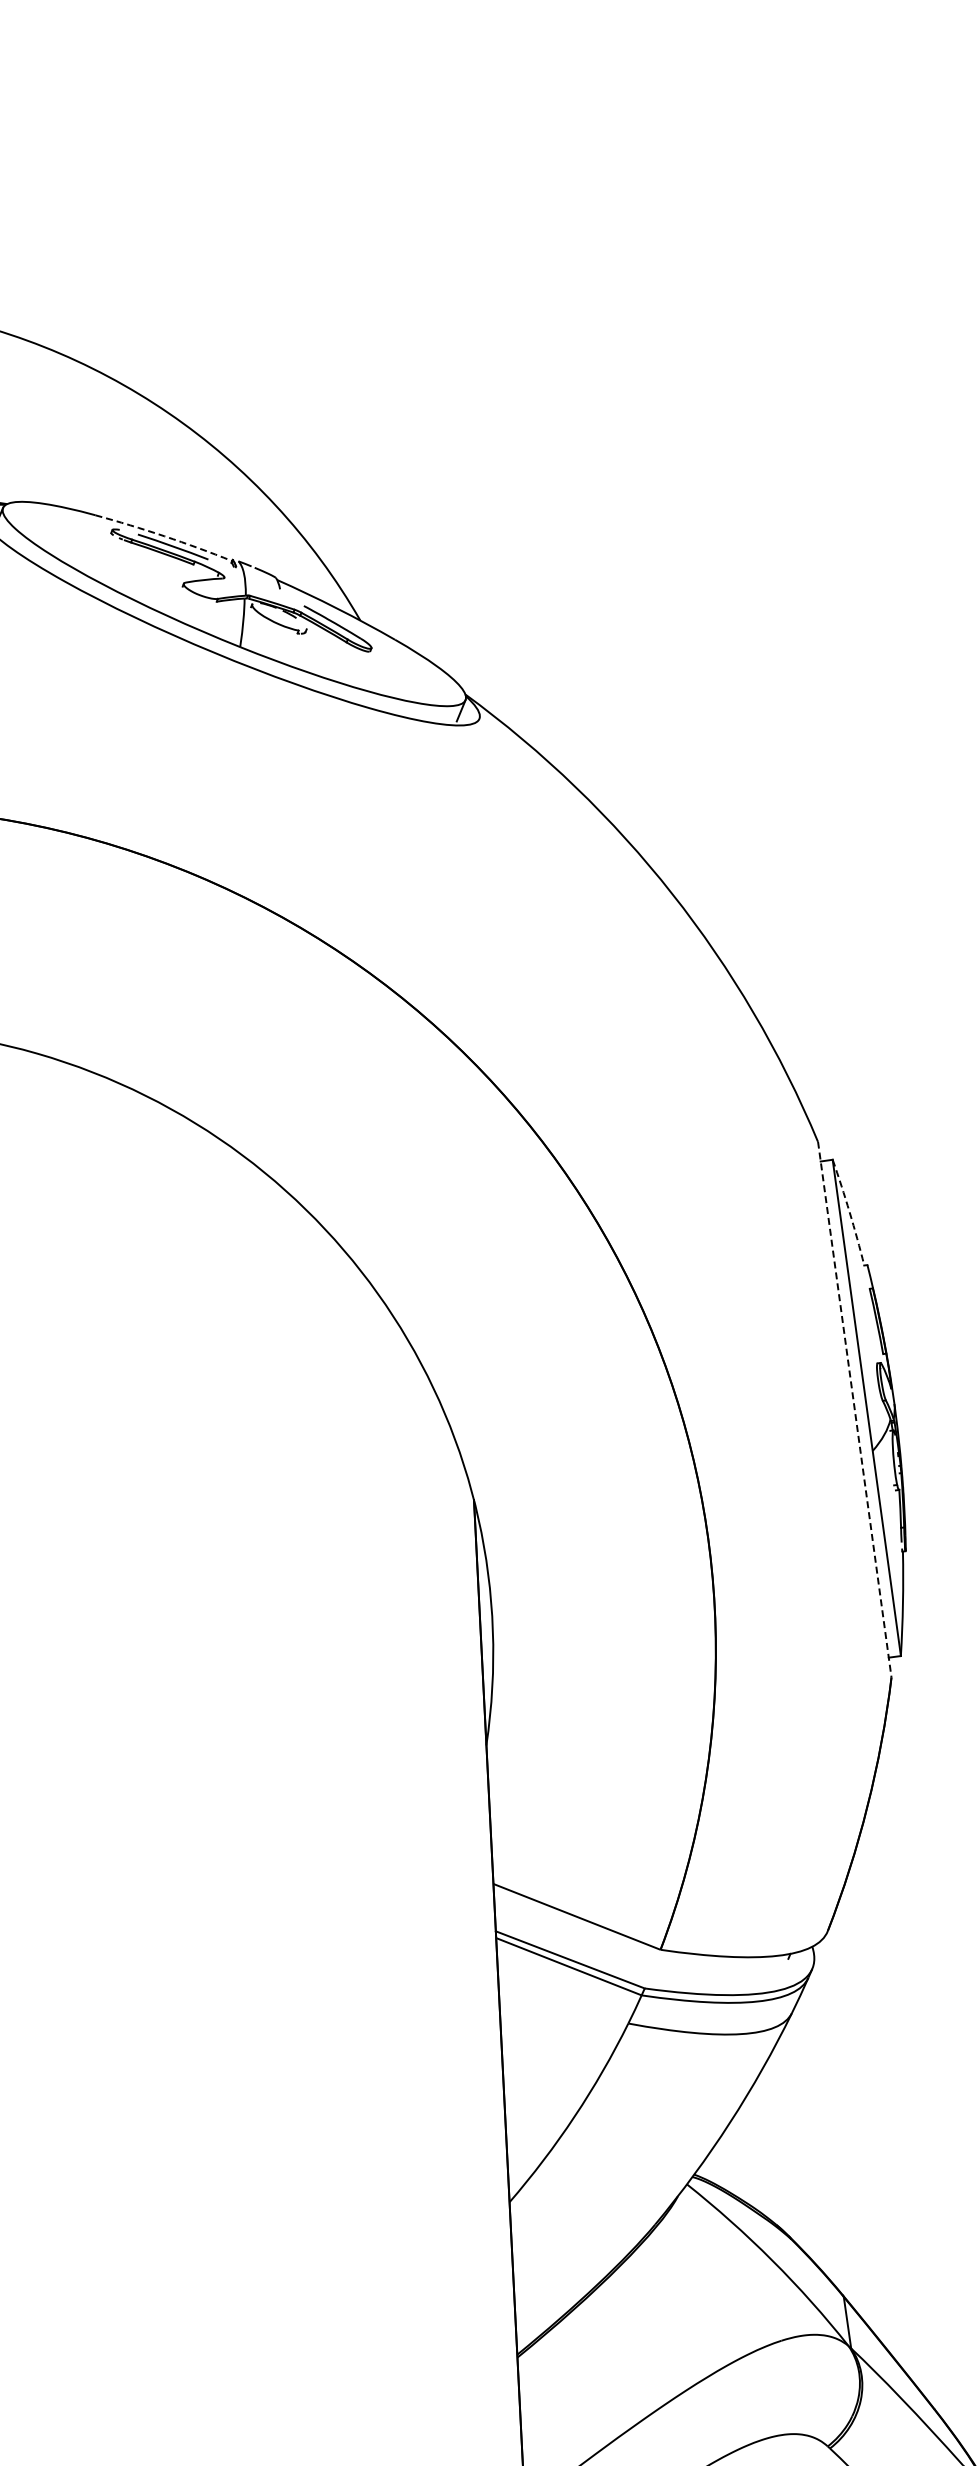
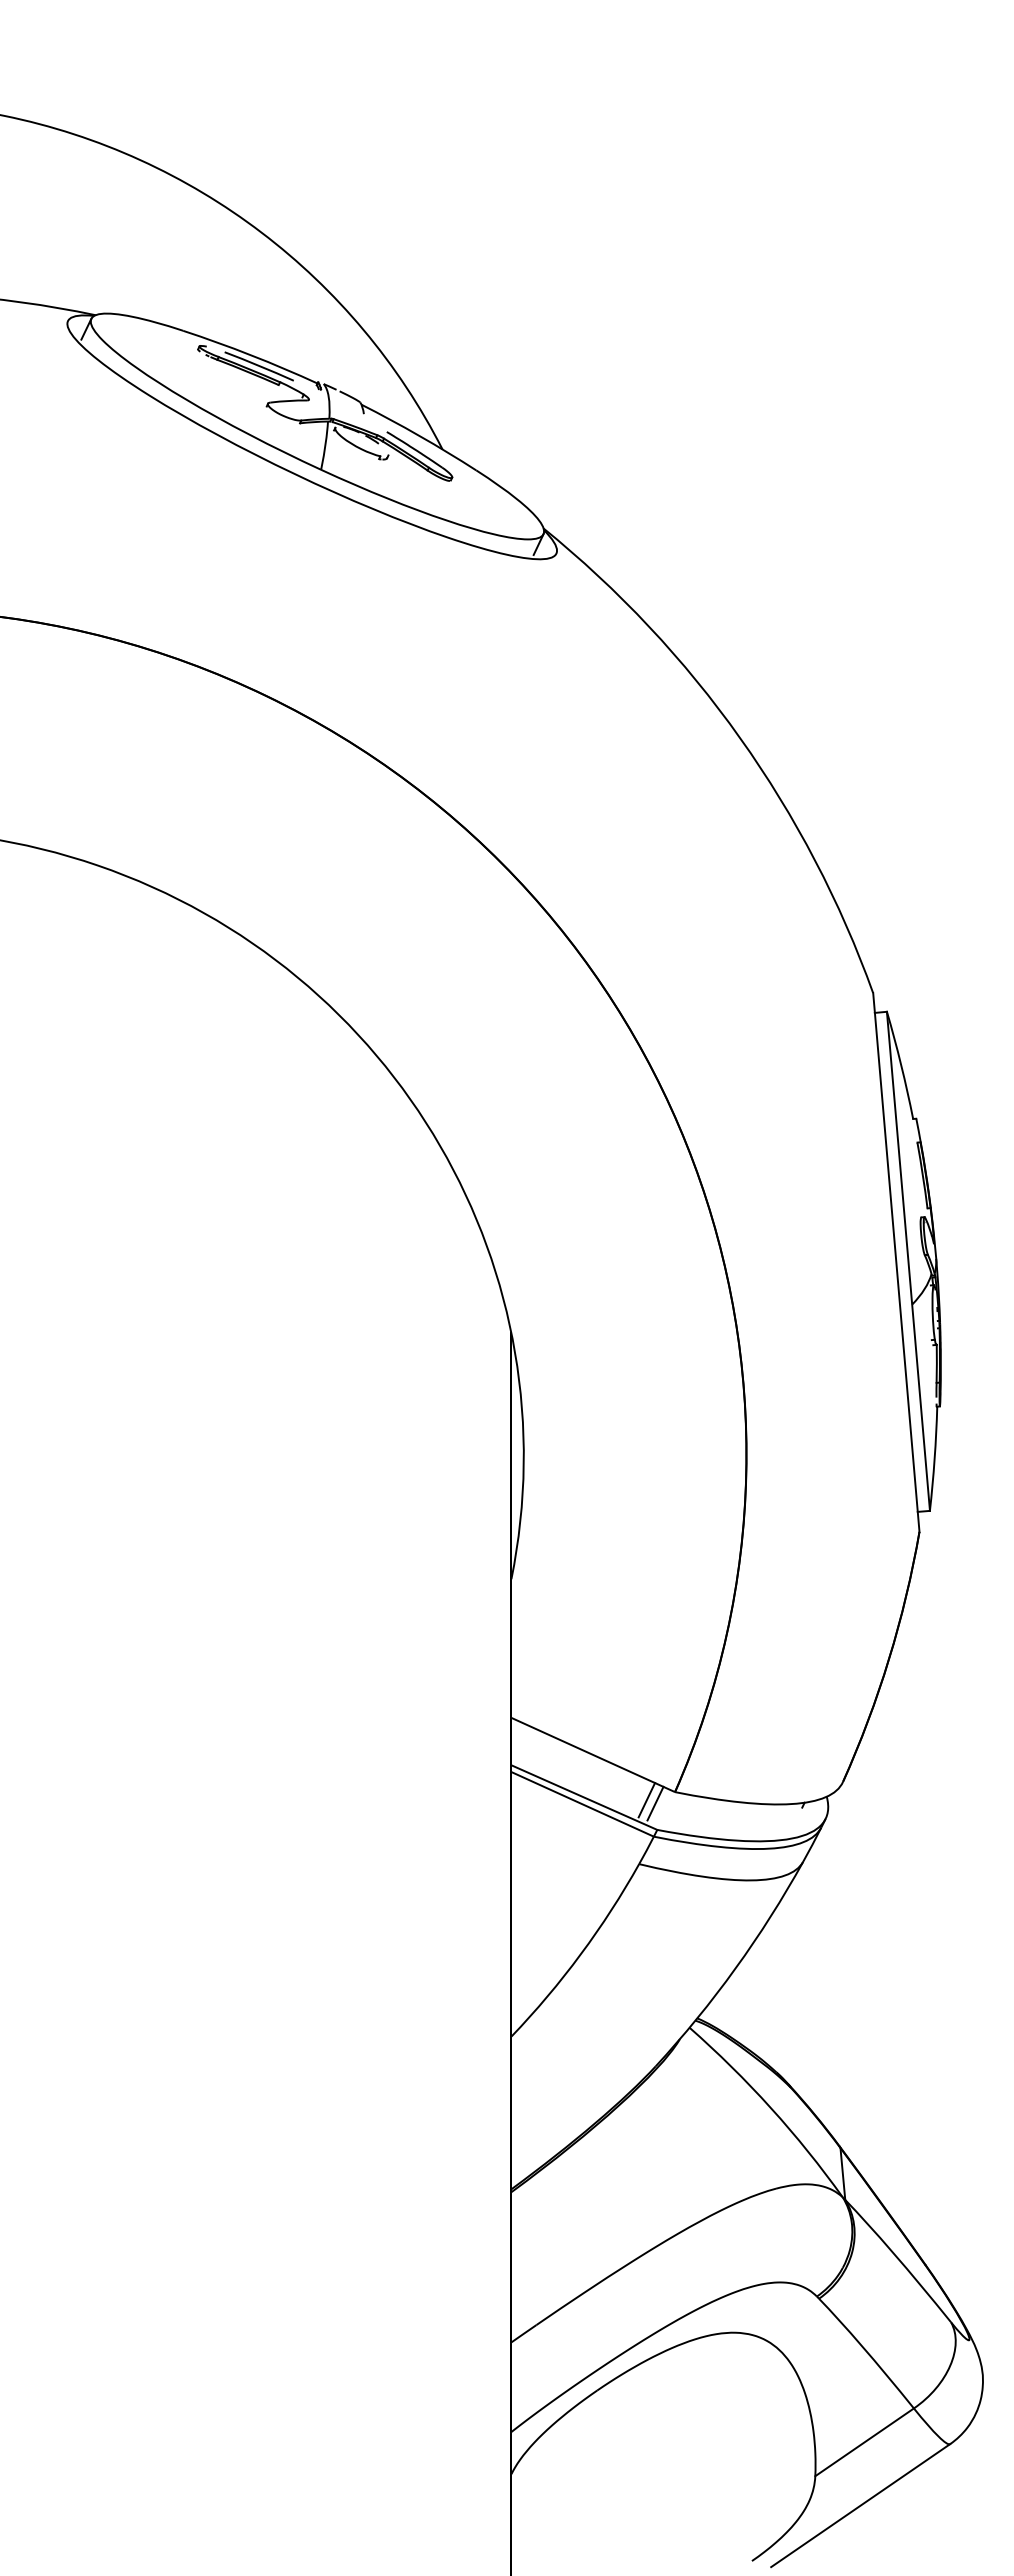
arc: (164, 536) -> (251, 355), dashed -> solid
arc: (849, 1212) -> (901, 1065), dashed -> solid
line: (854, 1409) -> (896, 1262), dashed -> solid
line: (632, 1959) -> (646, 1800), added
line: (641, 1962) -> (655, 1803), added

